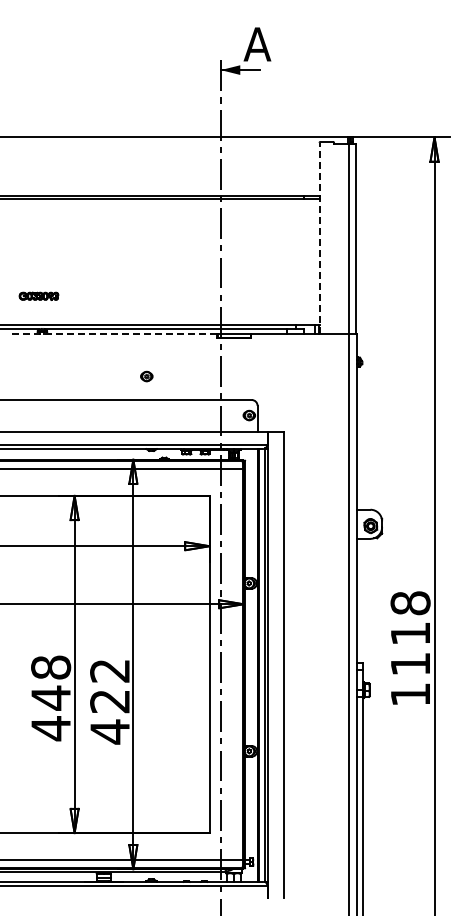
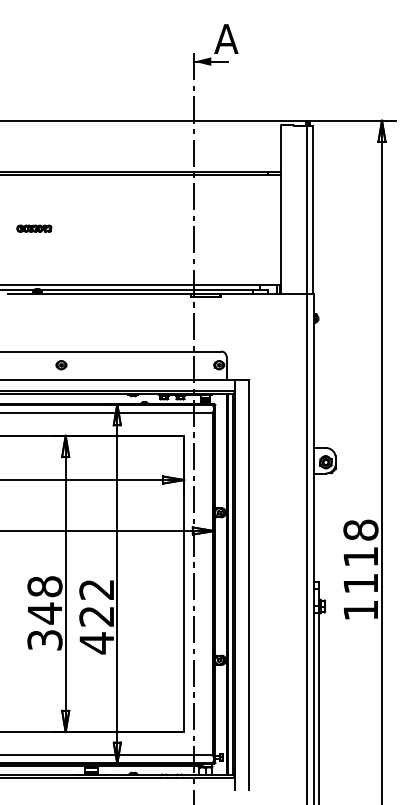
line: (319, 238) -> (280, 209), dashed -> solid
part: (38, 295) -> (33, 228), moved
line: (112, 334) -> (98, 293), dashed -> solid
part: (146, 376) -> (61, 365), moved
text: (51, 728) -> (45, 640), 448 -> 348

